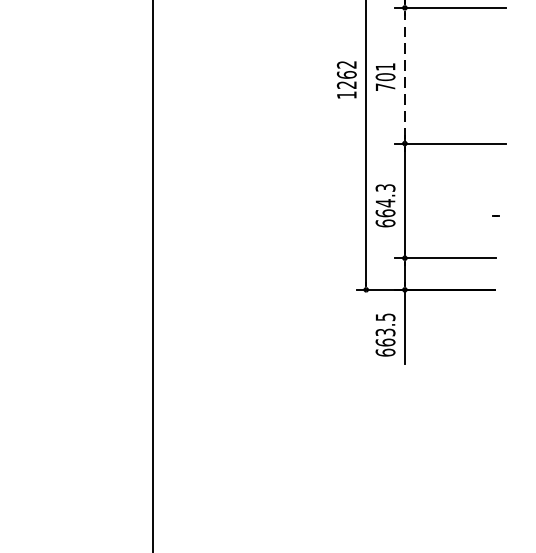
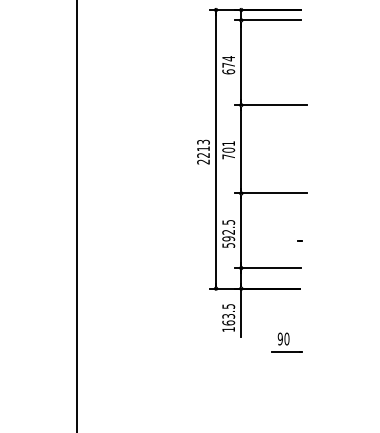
line: (405, 75) -> (241, 149), dashed -> solid
text: (346, 79) -> (203, 151), 1262 -> 2213
text: (385, 205) -> (228, 233), 664.3 -> 592.5
text: (385, 352) -> (228, 329), 663.5 -> 163.5
part: (474, 372) -> (286, 342), added

